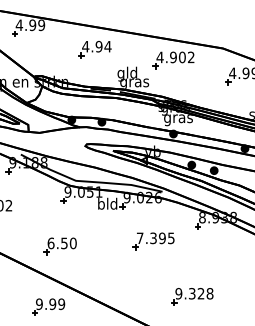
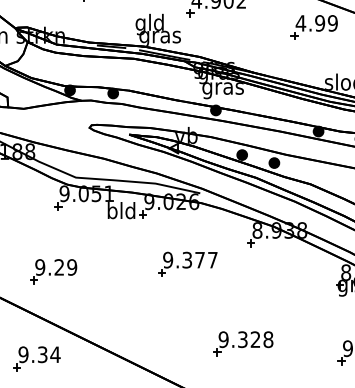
text: (155, 238) -> (190, 260), 7.395 -> 9.377
text: (61, 243) -> (55, 267), 6.50 -> 9.29
text: (57, 304) -> (49, 355), 9.99 -> 9.34

